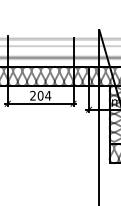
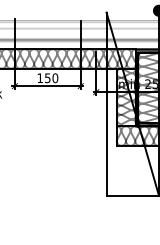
text: (40, 96) -> (47, 78), 204 -> 150

